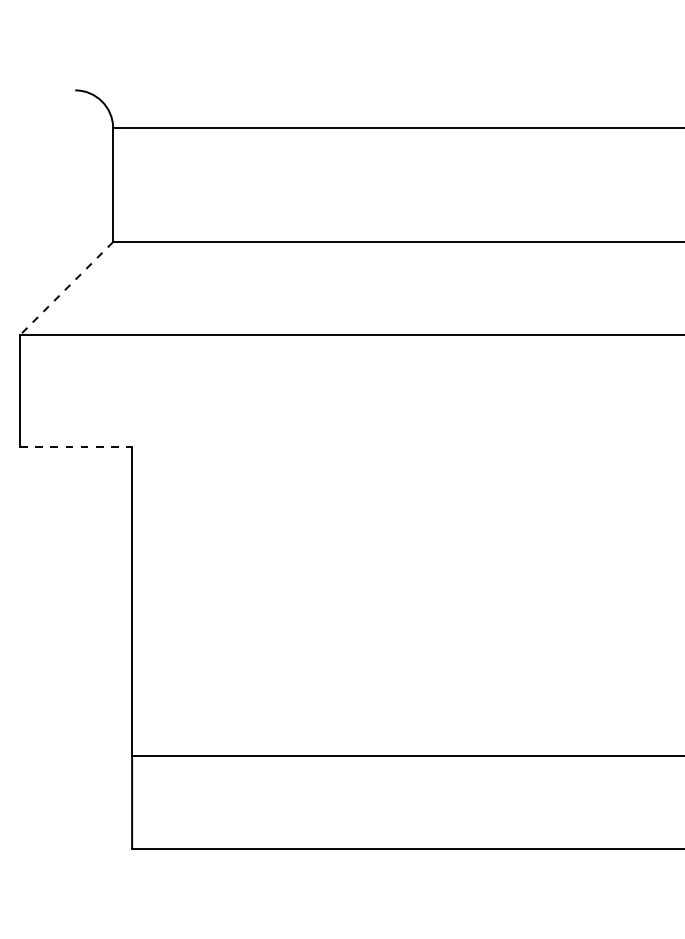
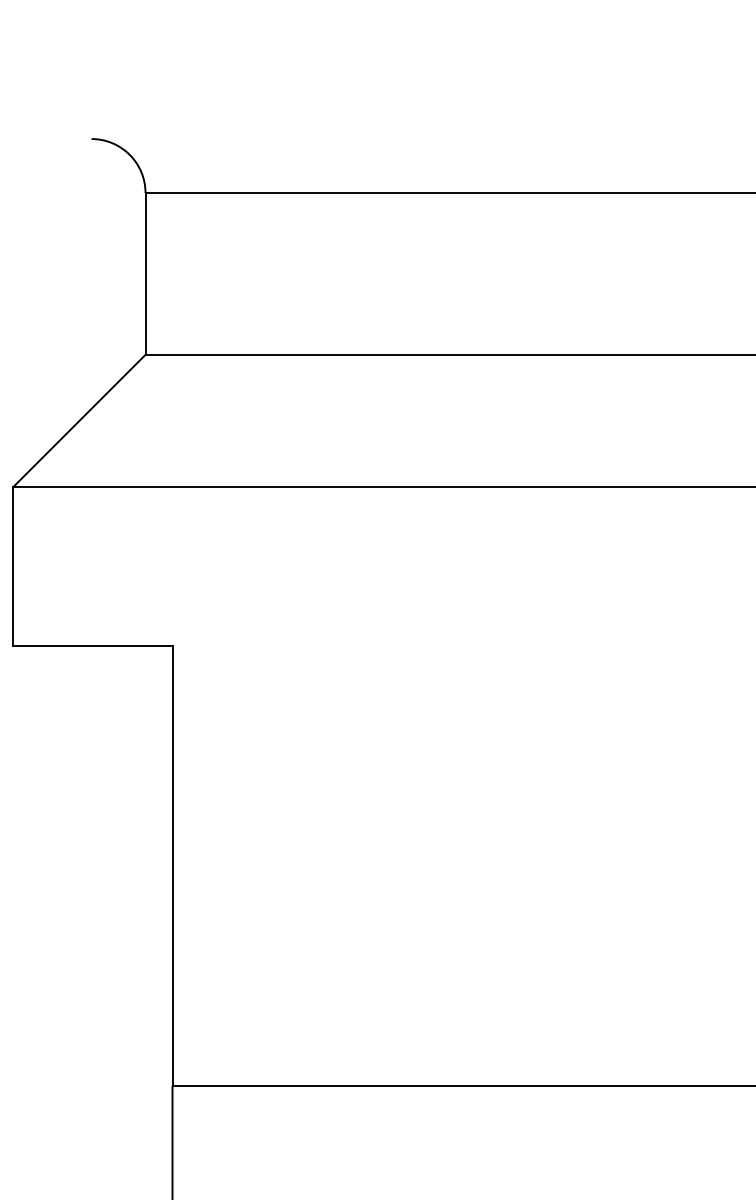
line: (66, 288) -> (79, 420), dashed -> solid
line: (76, 446) -> (93, 645), dashed -> solid

